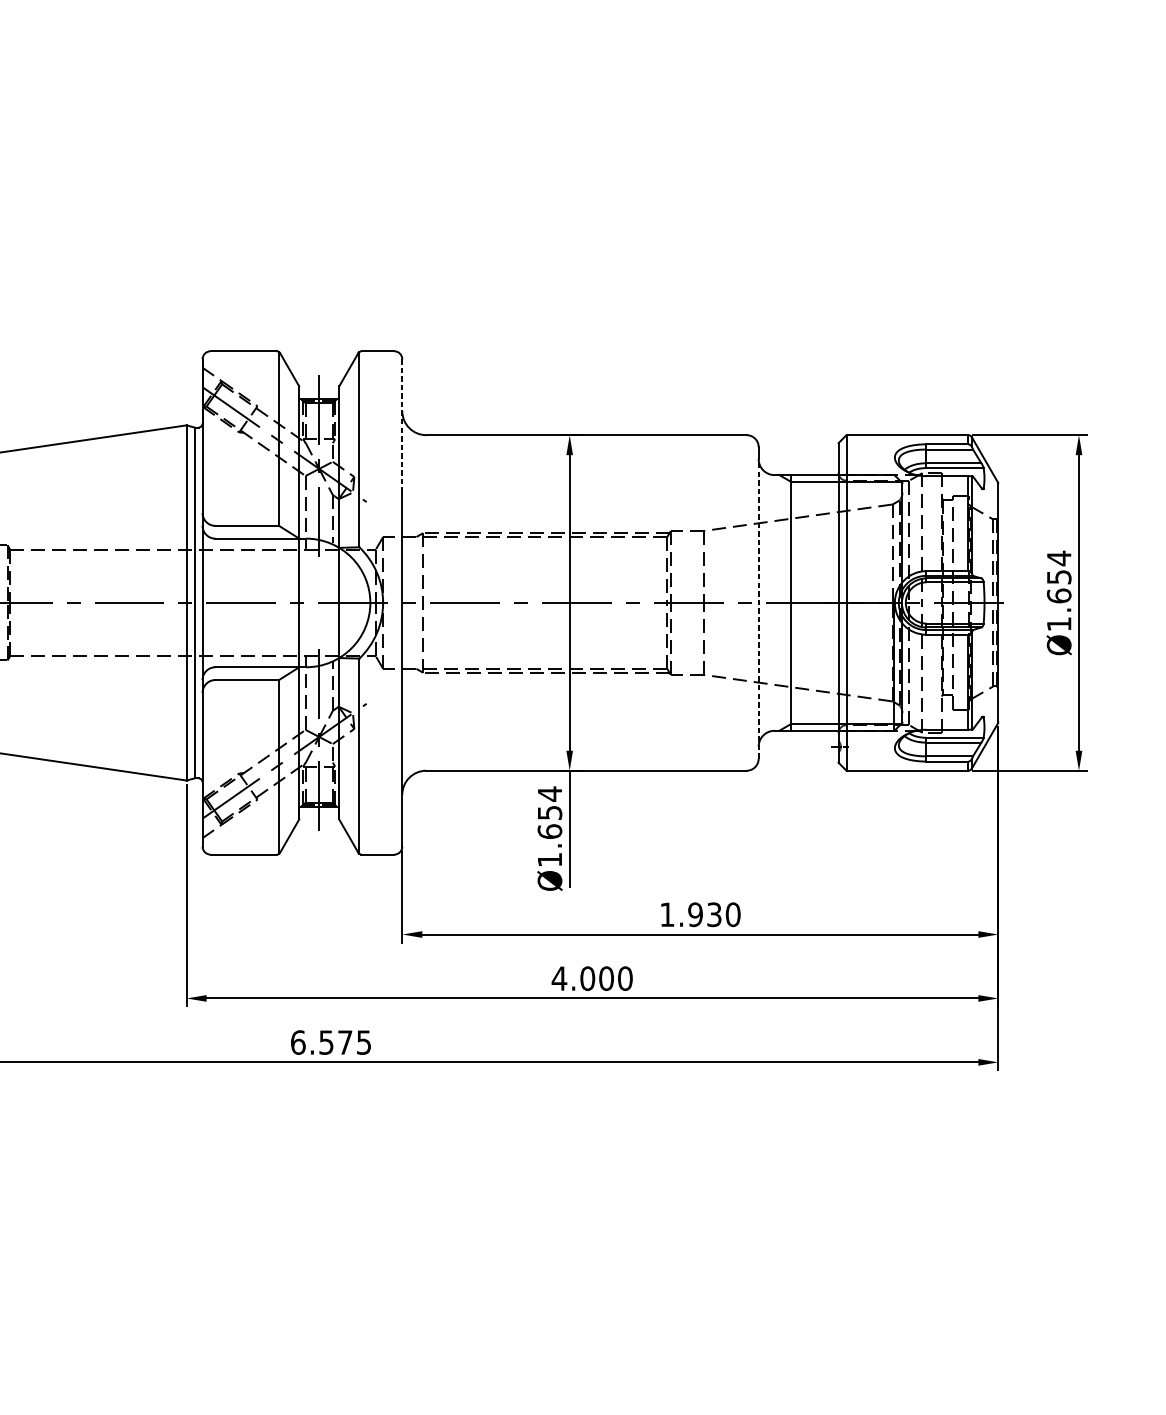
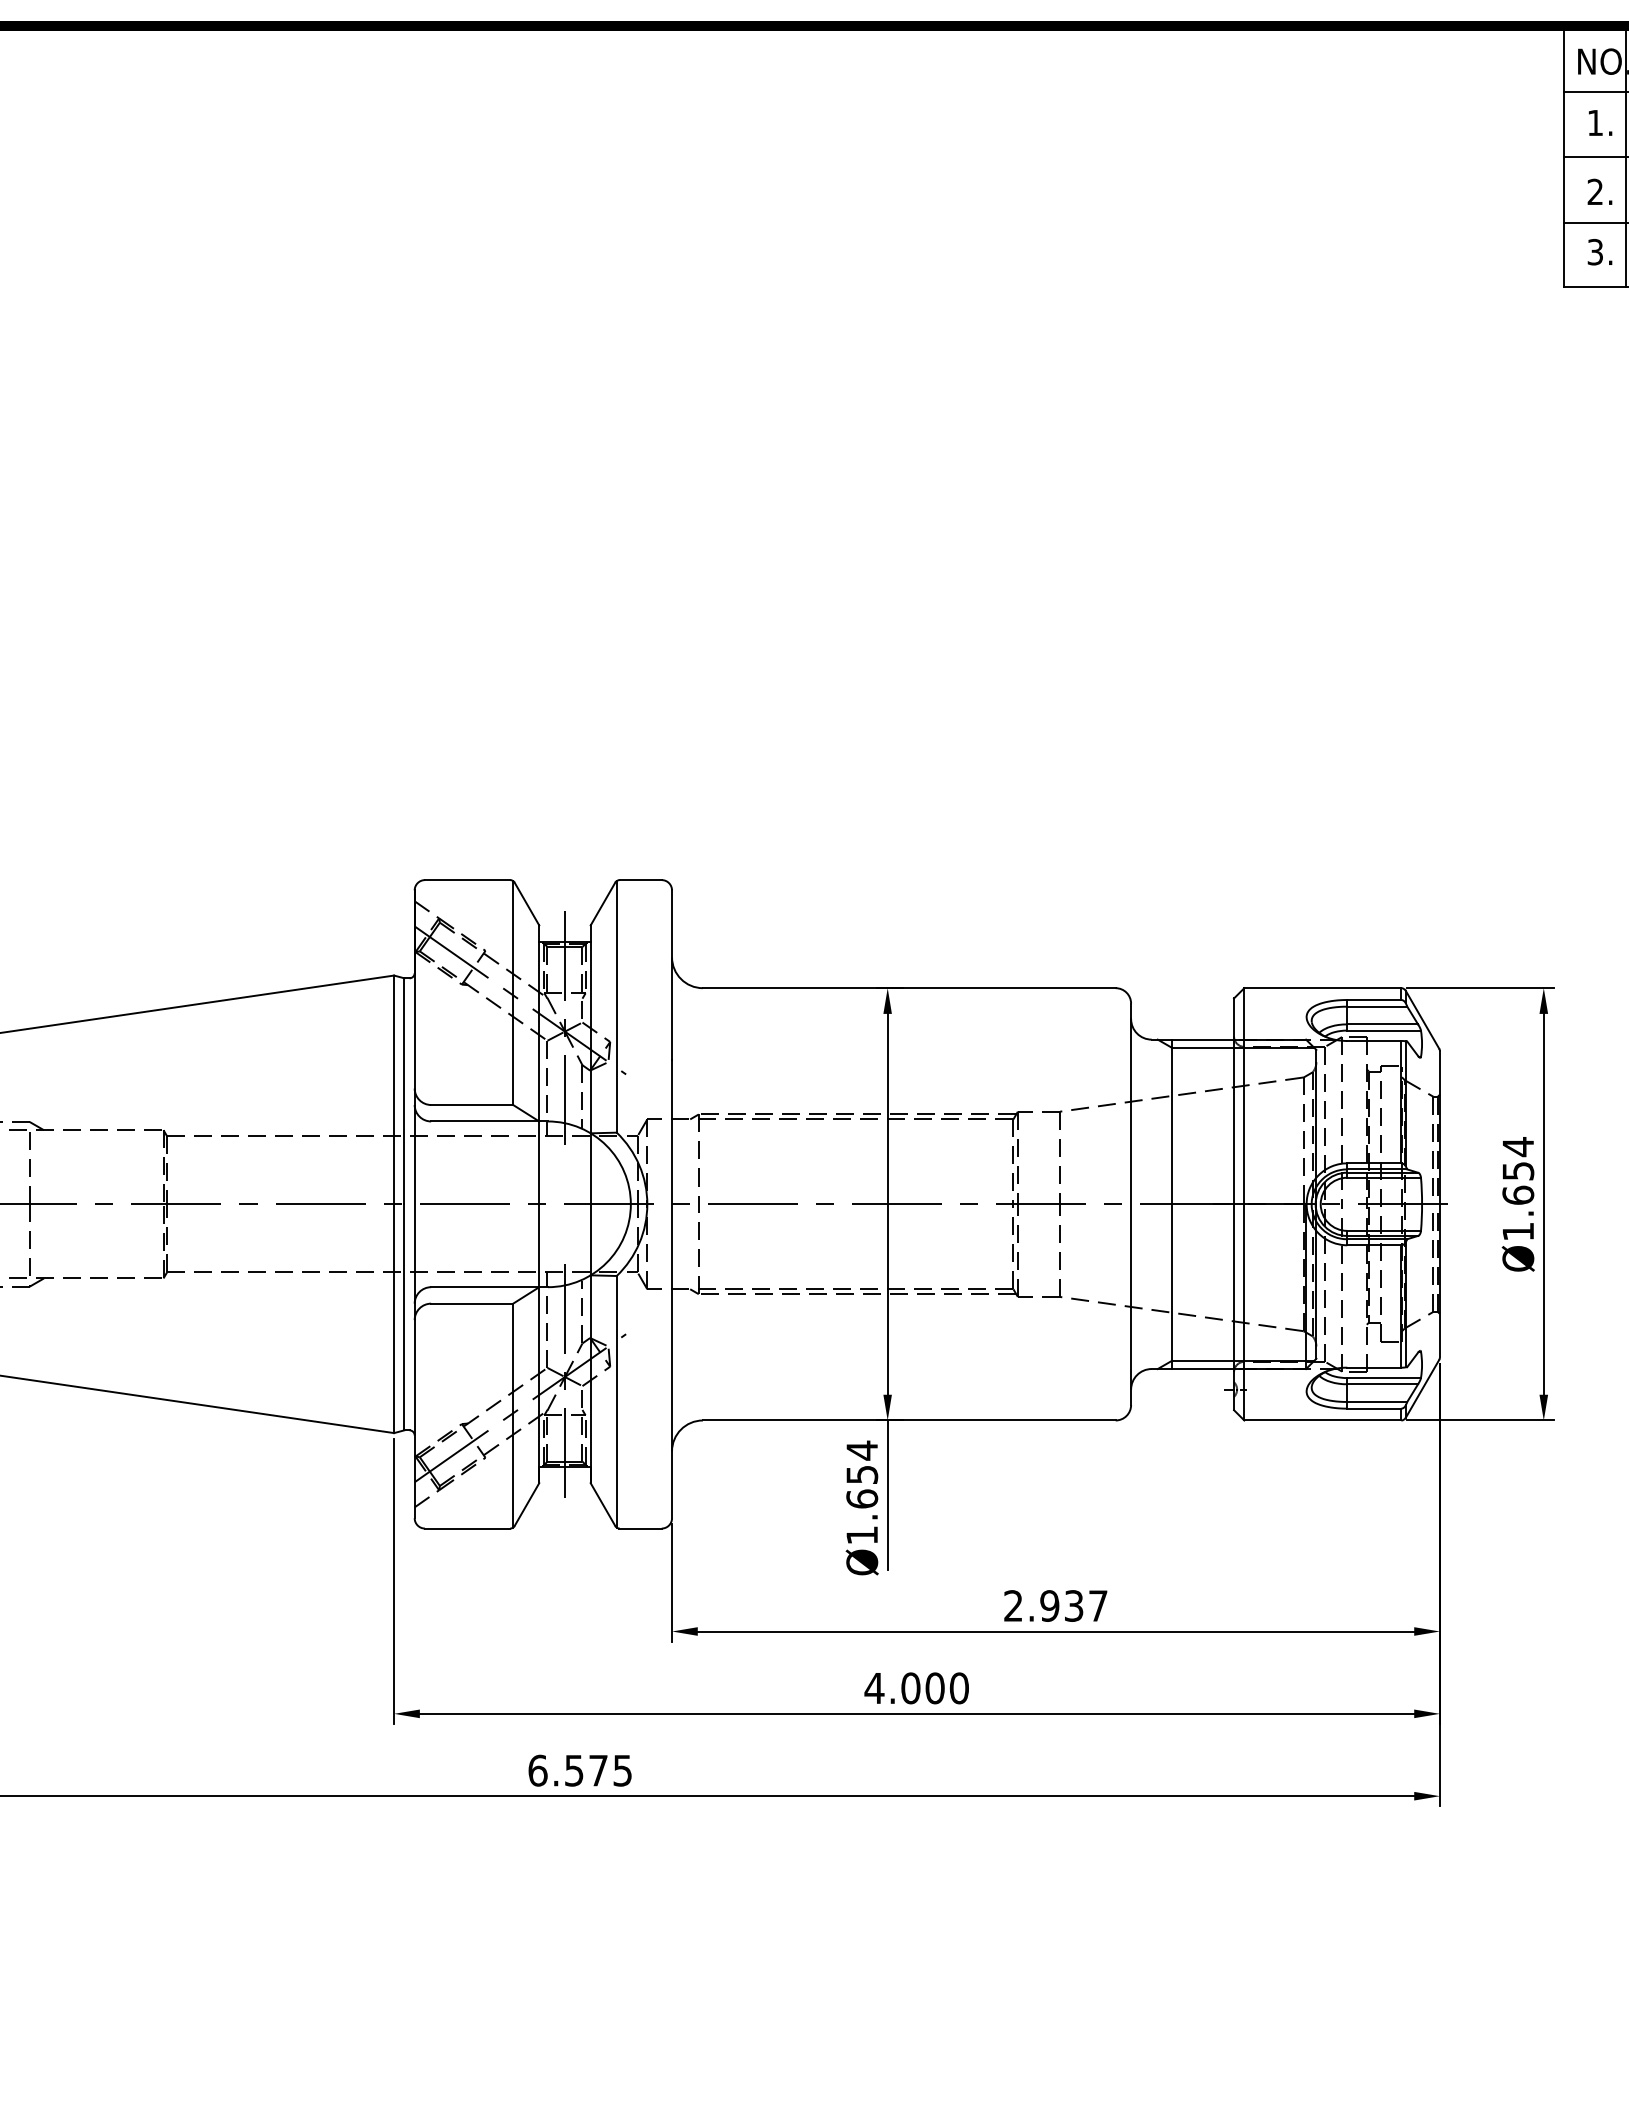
line: (402, 425) -> (672, 975), dashed -> solid
line: (758, 609) -> (1131, 1212), dashed -> solid
text: (699, 914) -> (1055, 1605), 1.930 -> 2.937

